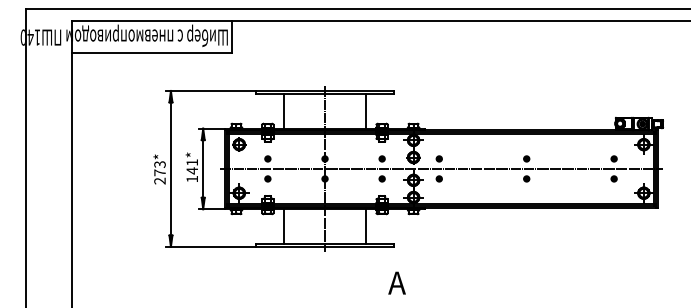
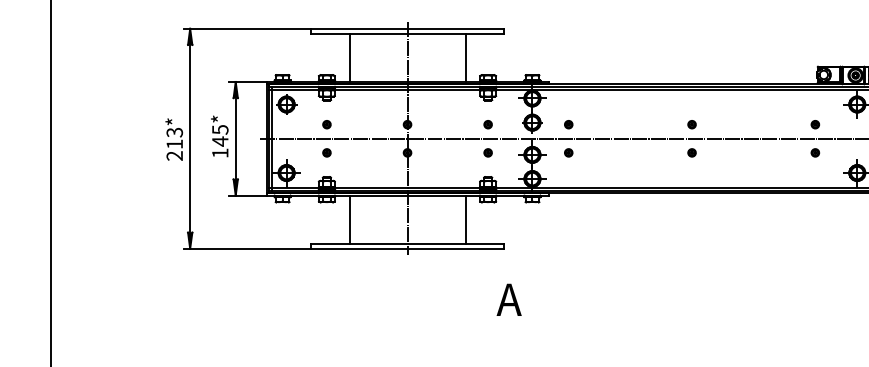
text: (192, 162) -> (220, 129), 141* -> 145*
text: (159, 172) -> (174, 143), 273* -> 213*

